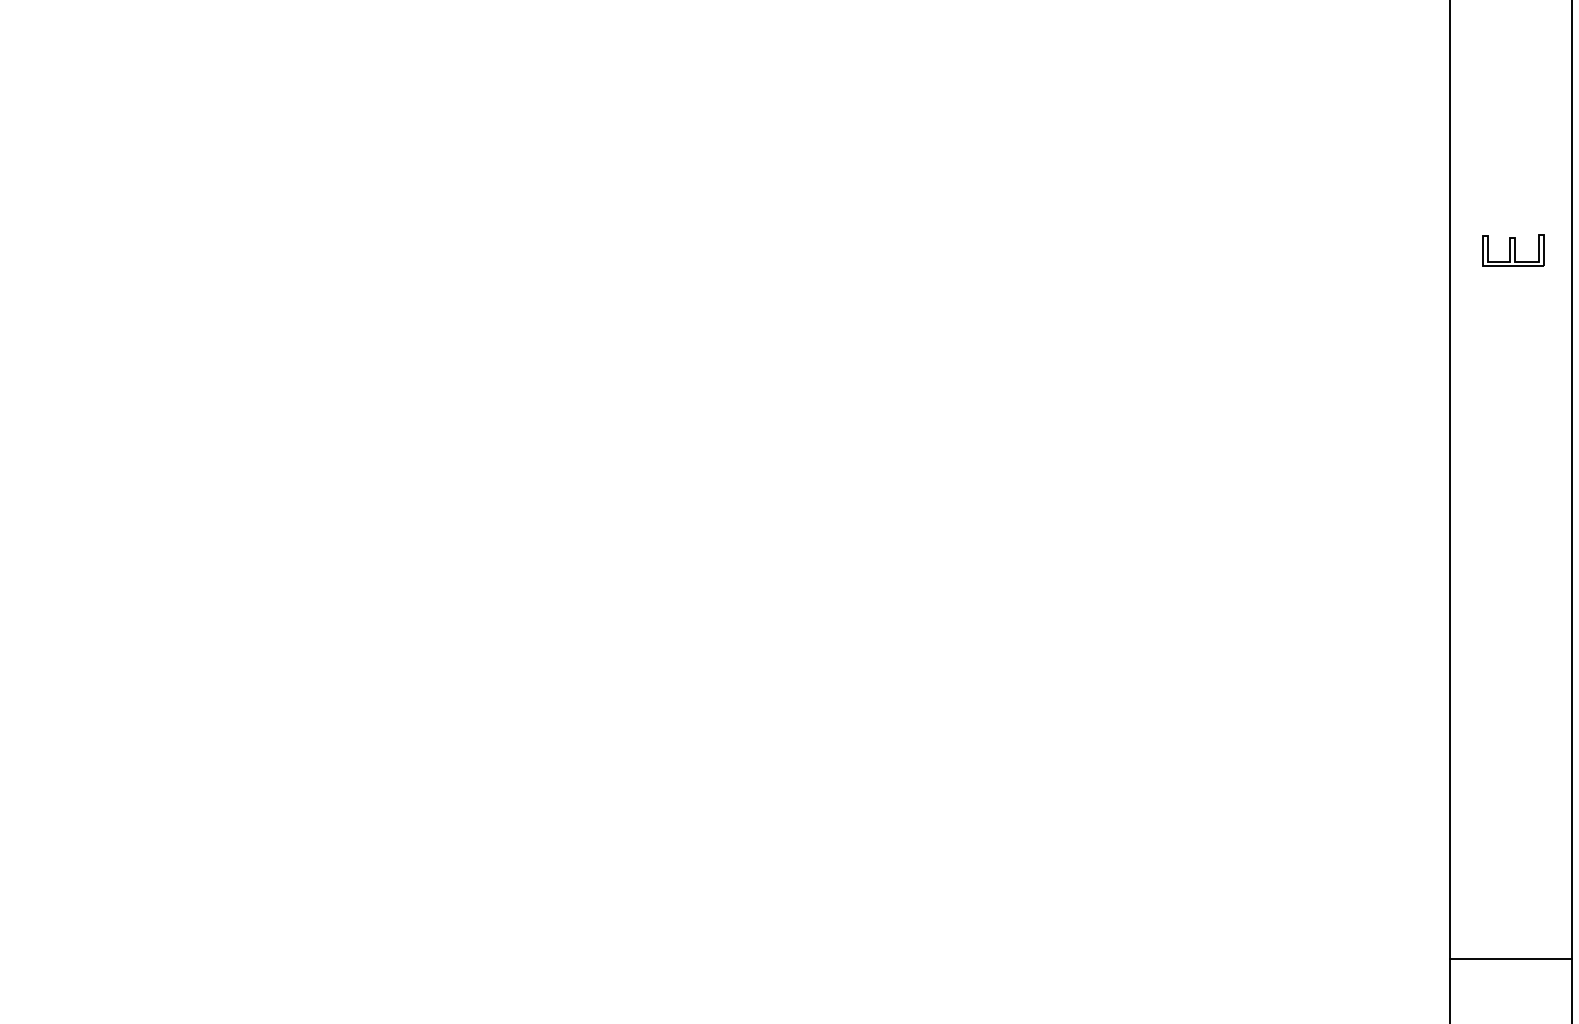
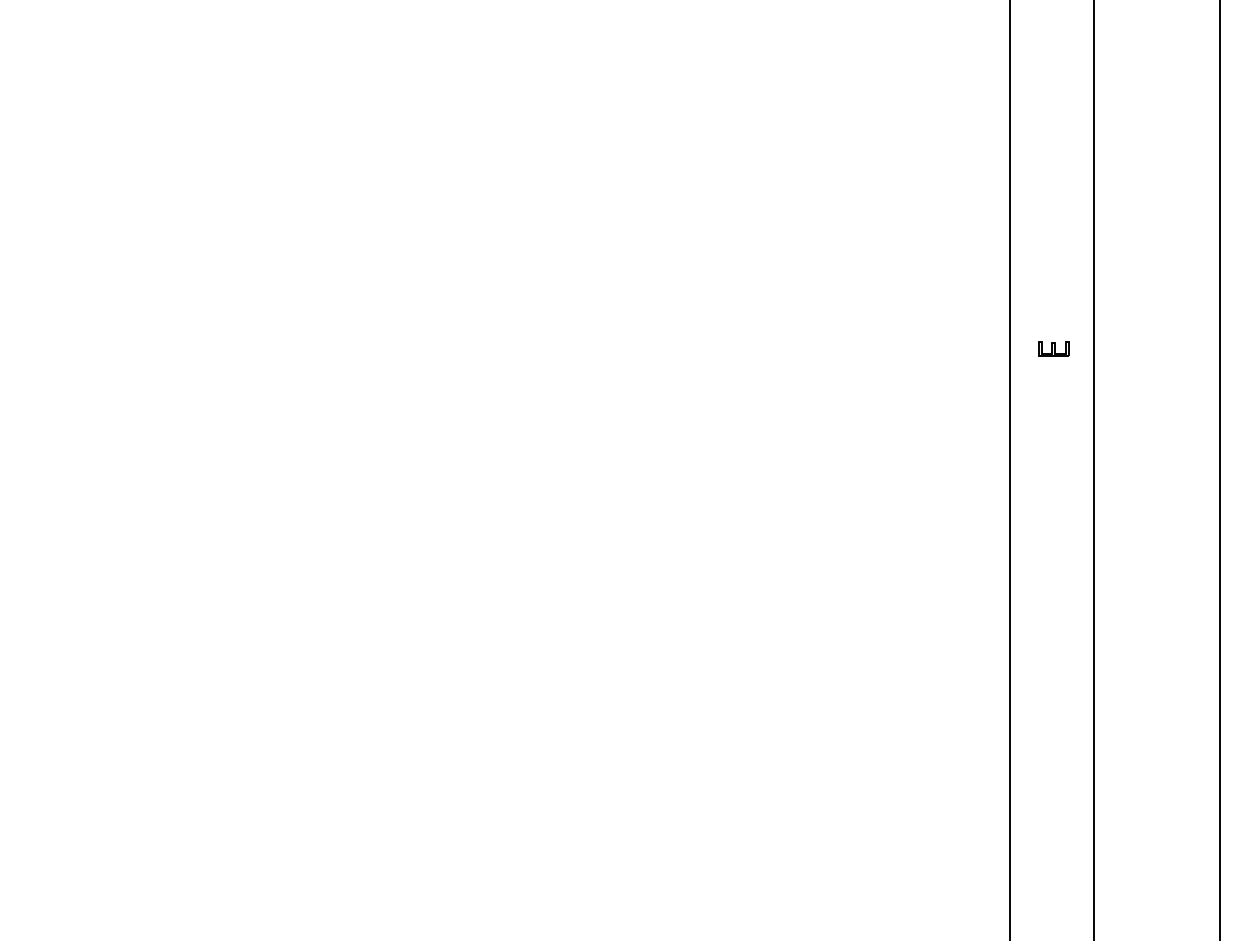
part: (1512, 249) -> (1053, 348), size x0.7
line: (1510, 958) -> (1051, 837), removed

